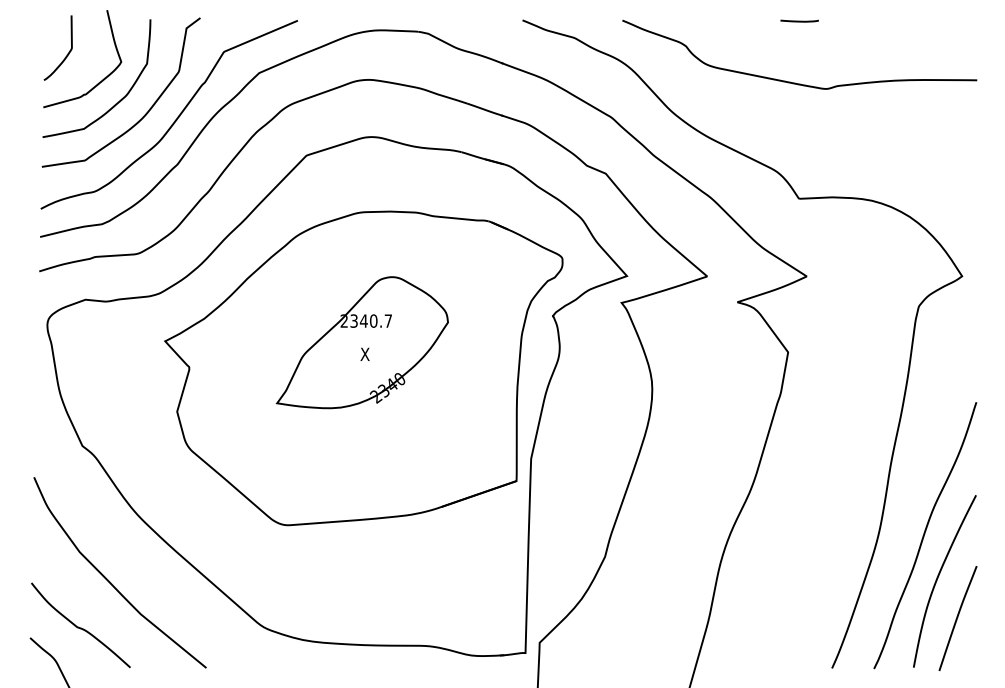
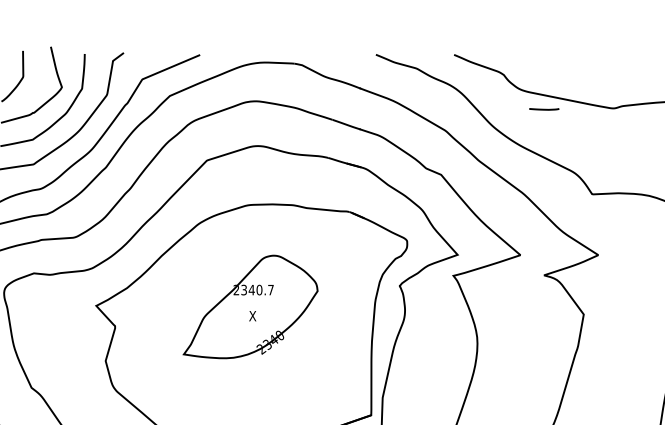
line: (799, 20) -> (544, 108), moved

